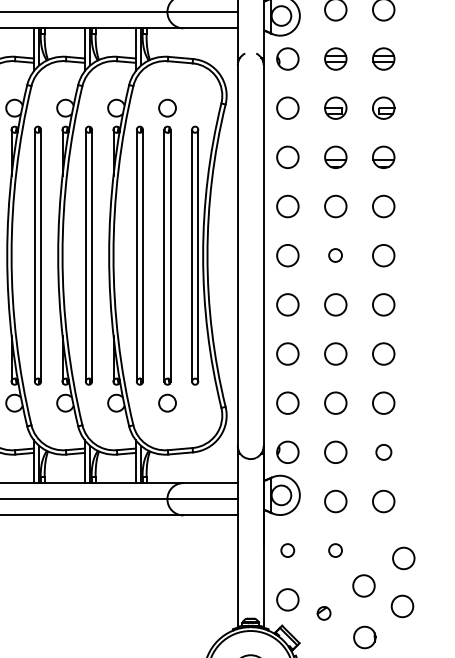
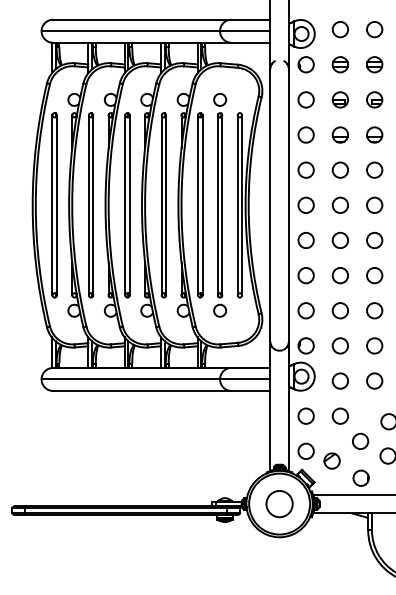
circle: (334, 254) -> (339, 204), size x1.67
circle: (383, 451) -> (374, 345), size x1.43
circle: (286, 549) -> (305, 415), size x1.67
circle: (334, 549) -> (339, 415), size x1.67
part: (323, 612) -> (331, 460), size x1.67

